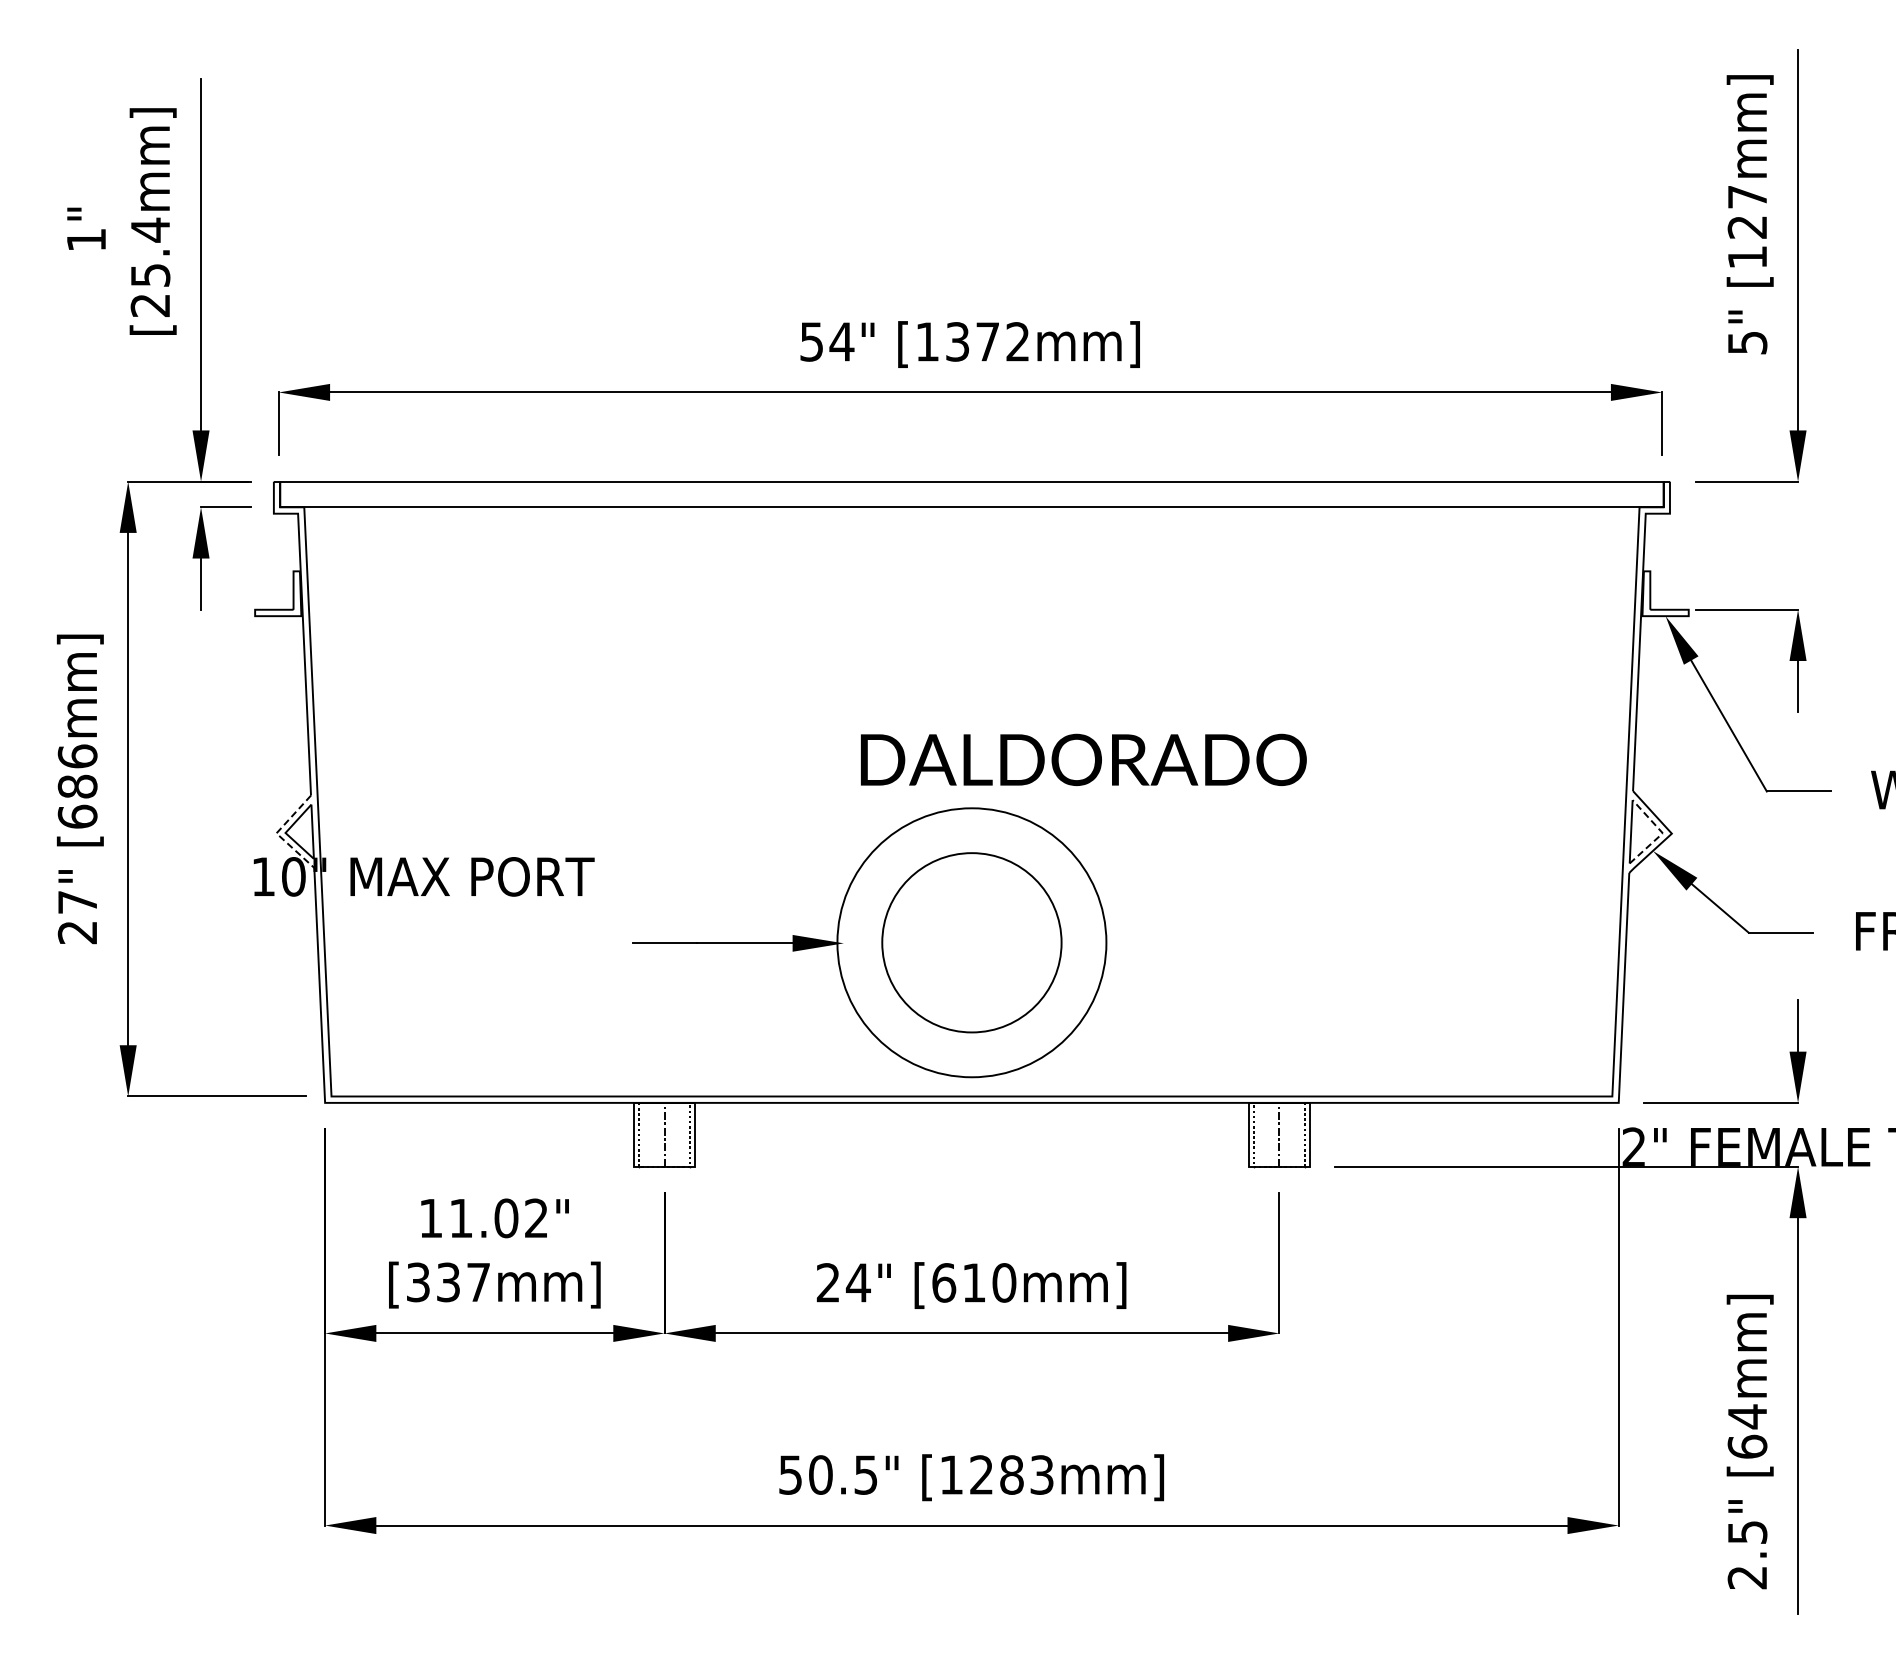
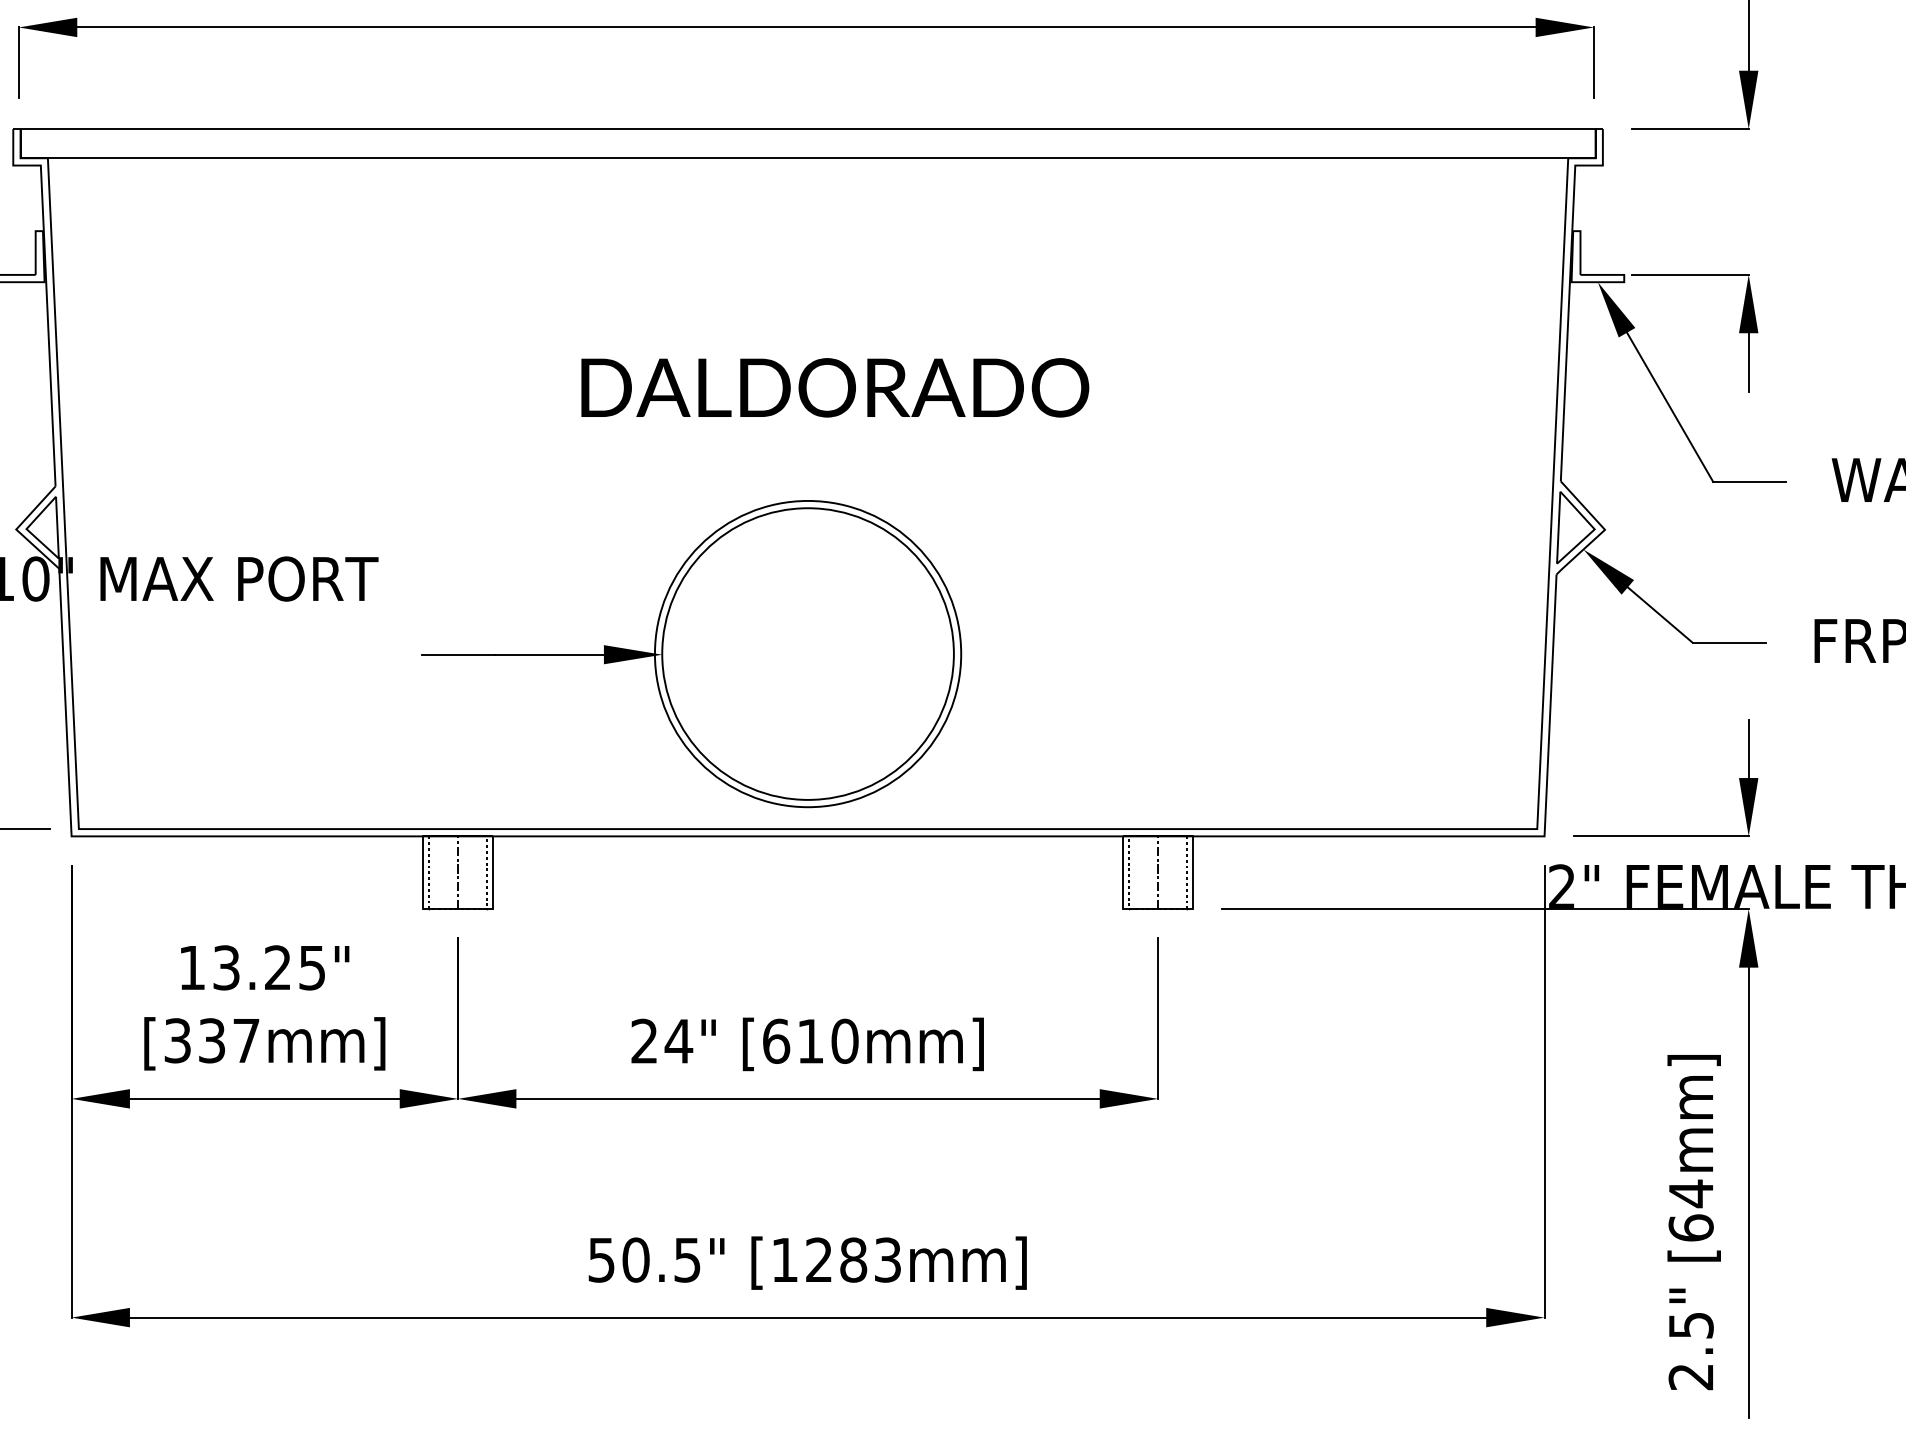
text: (1083, 759) -> (834, 387), moved
line: (276, 833) -> (16, 529), dashed -> solid
line: (1662, 833) -> (1594, 529), dashed -> solid
circle: (971, 942) -> (807, 653), size x1.43
text: (498, 1218) -> (269, 968), 11.02" -> 13.25"

